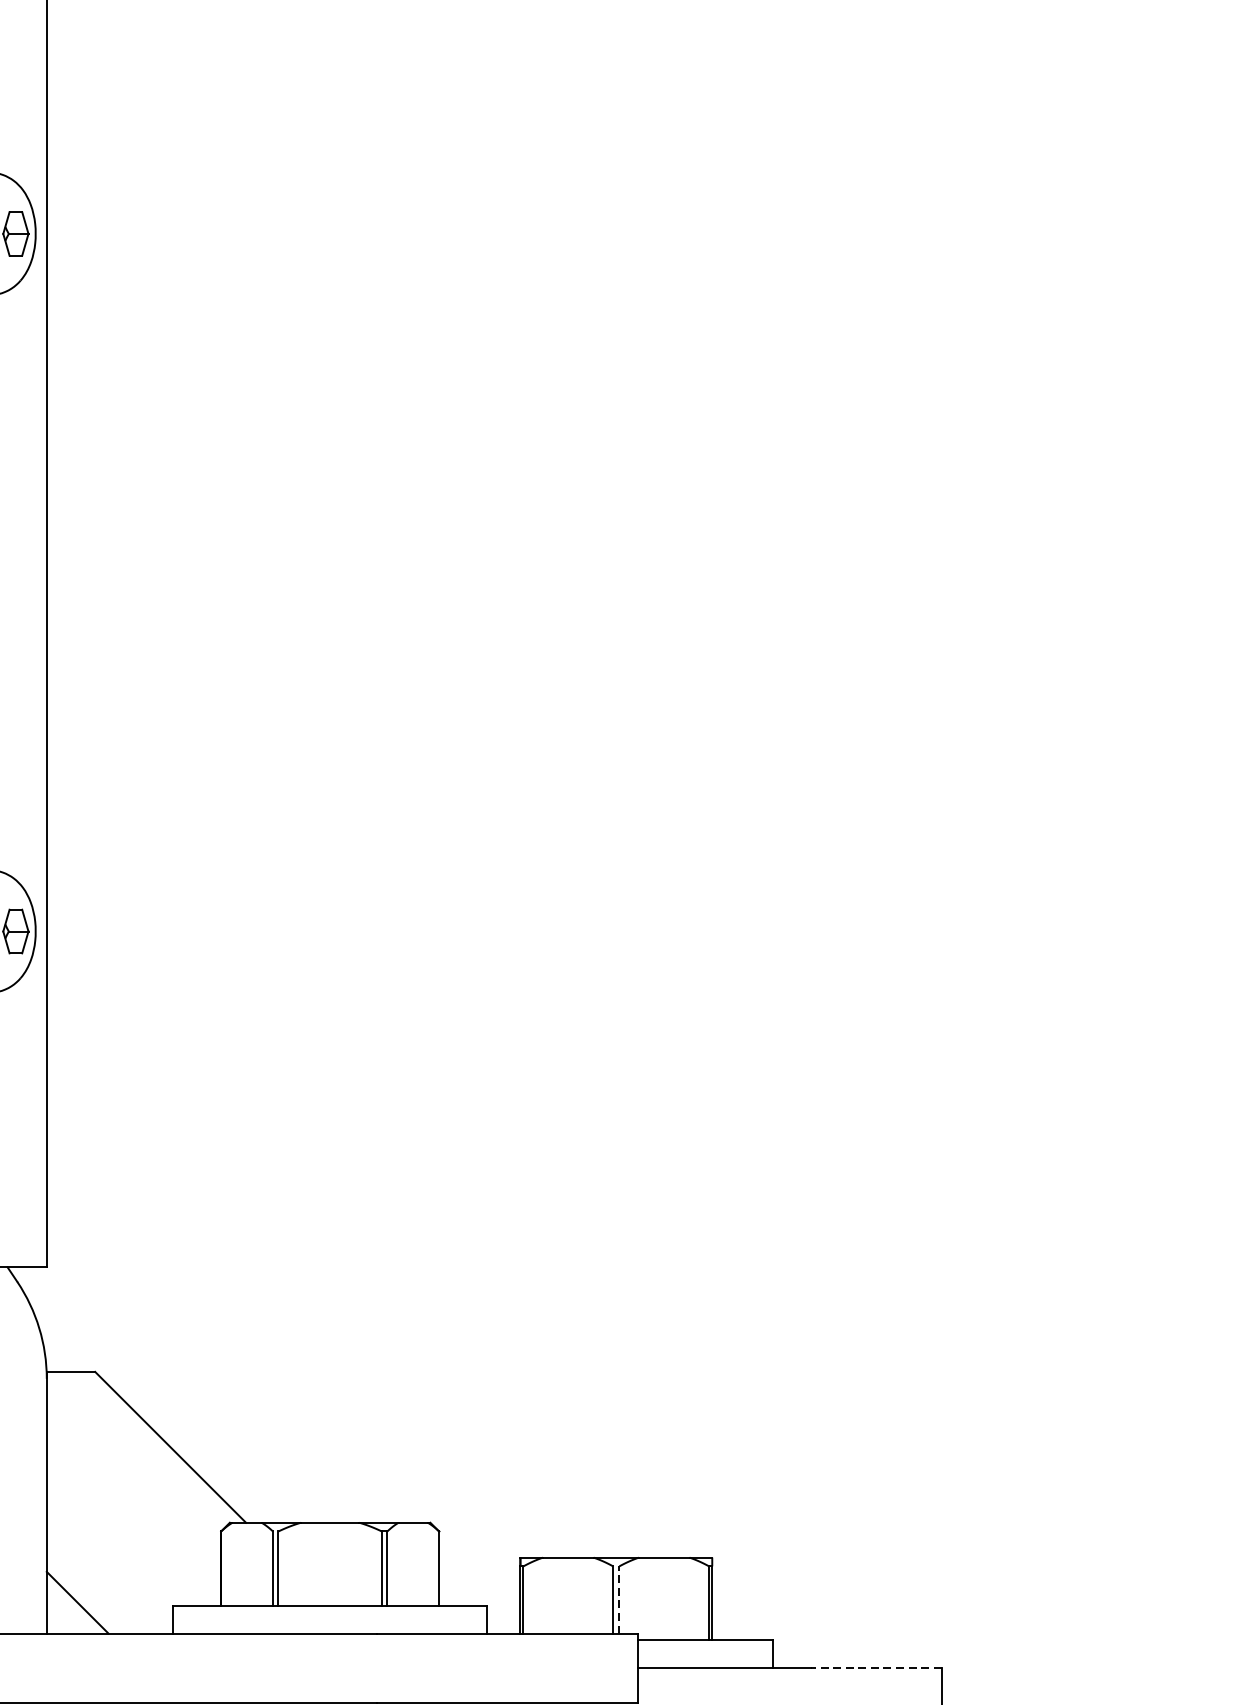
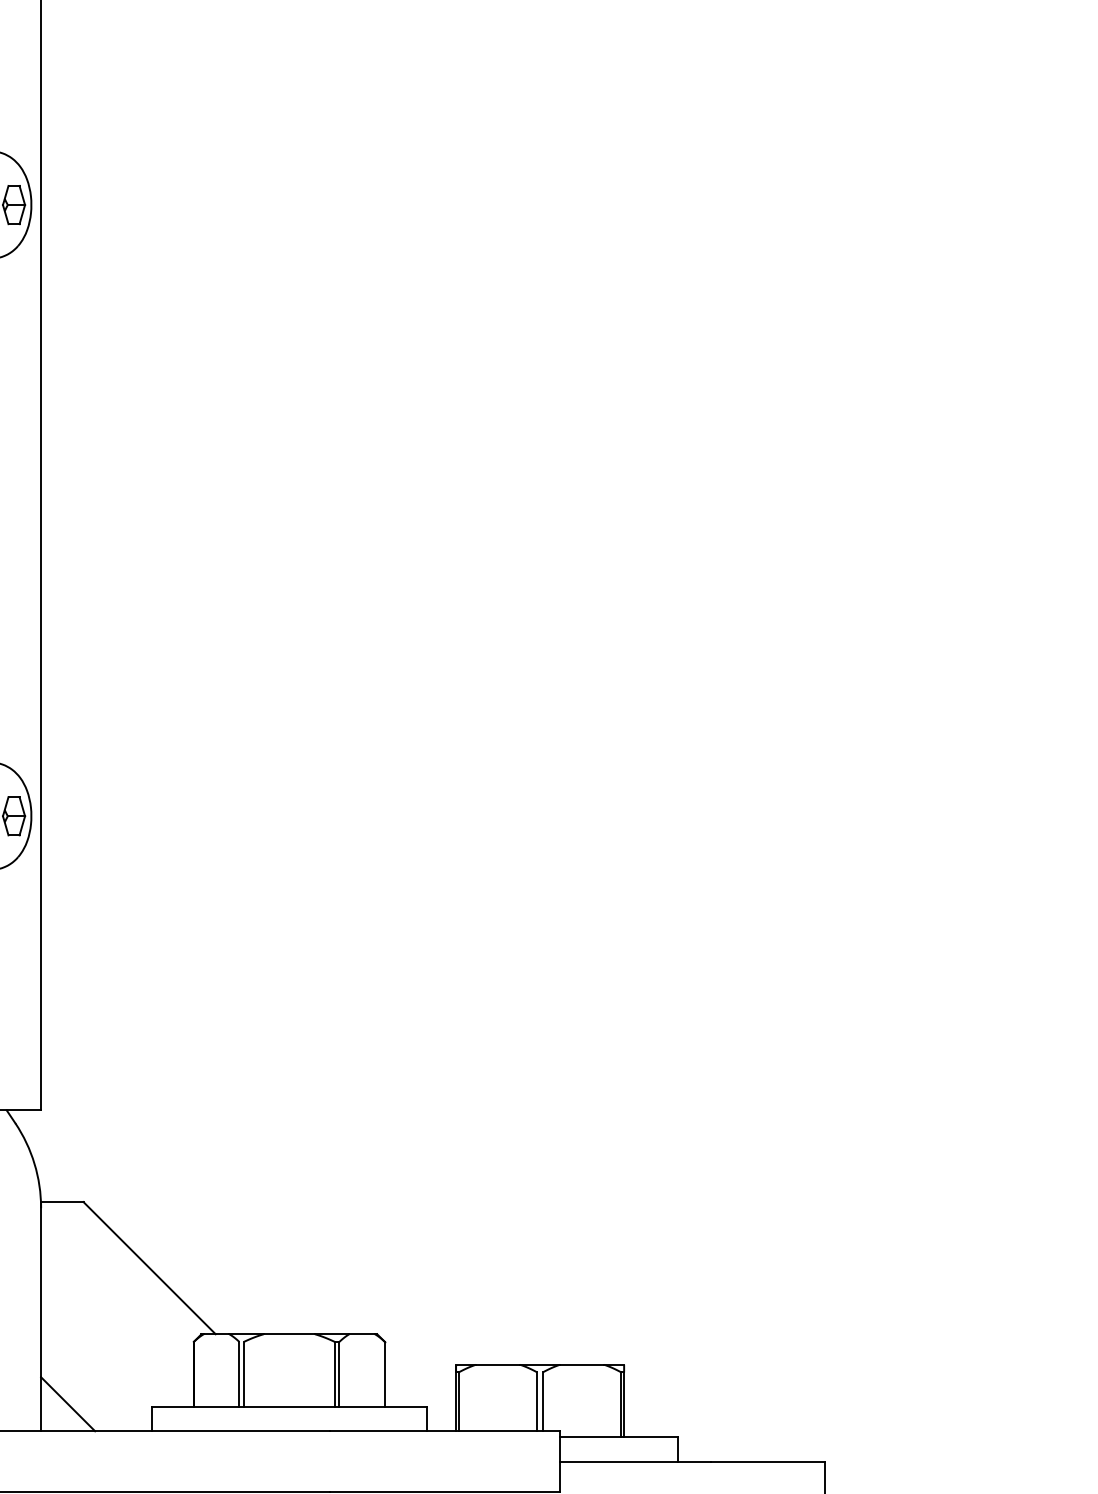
line: (619, 1599) -> (542, 1401), dashed -> solid
line: (875, 1668) -> (767, 1461), dashed -> solid

